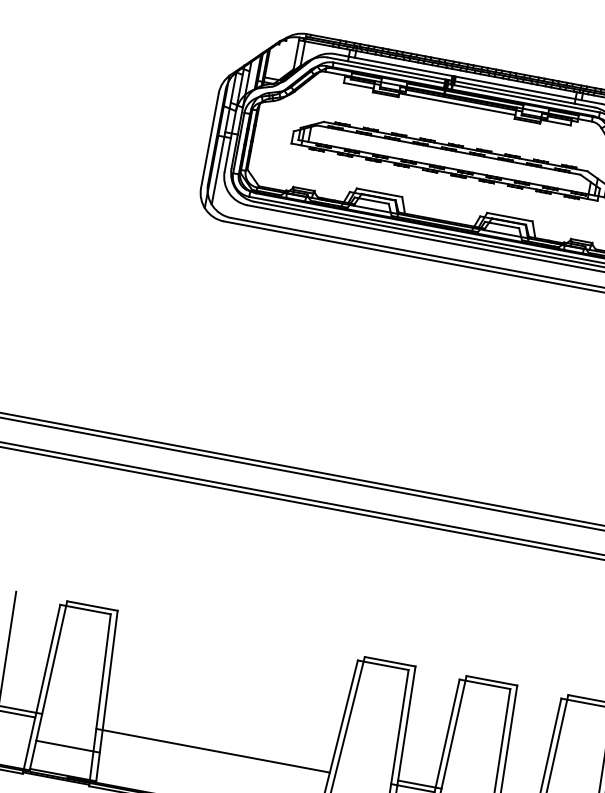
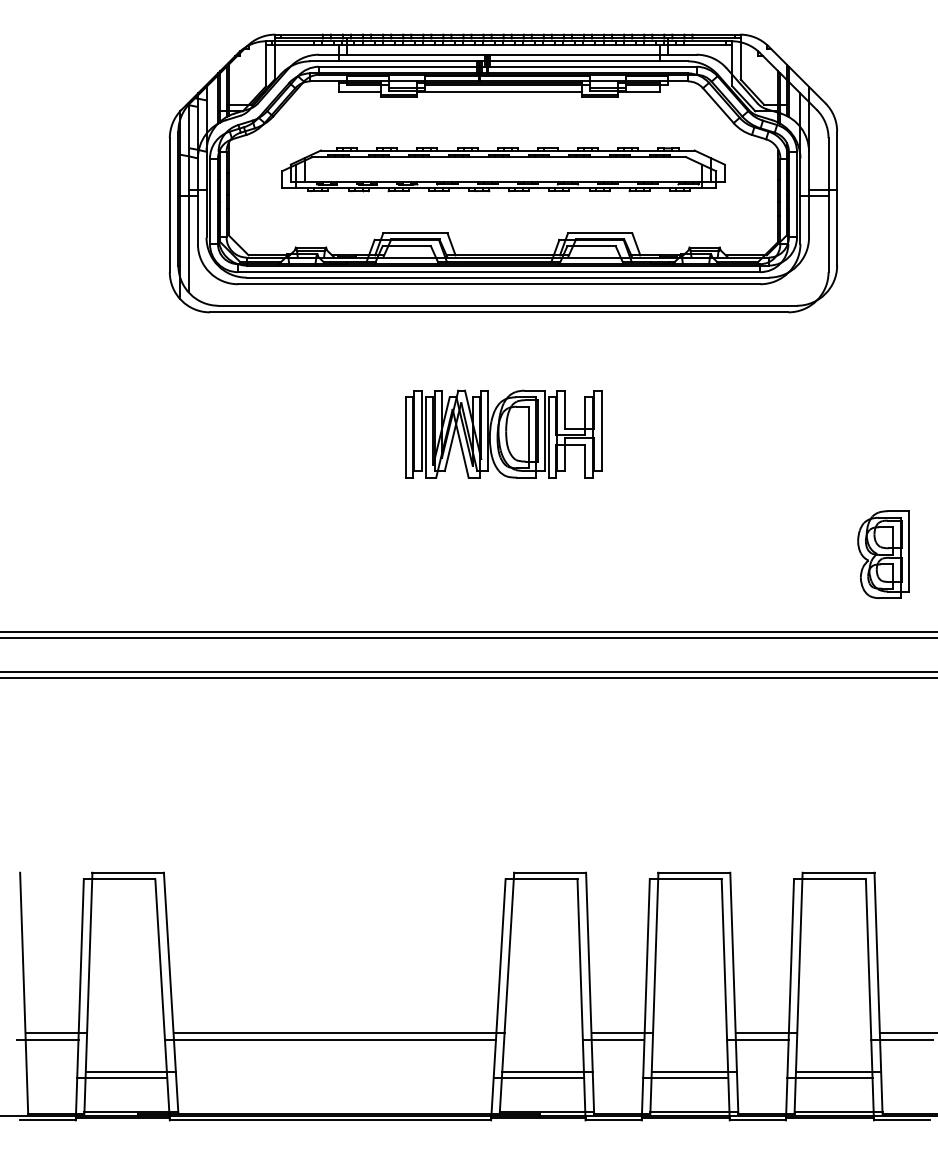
part: (415, 345) -> (503, 433), added
line: (219, 747) -> (338, 1033), added
line: (61, 750) -> (122, 1078), added

